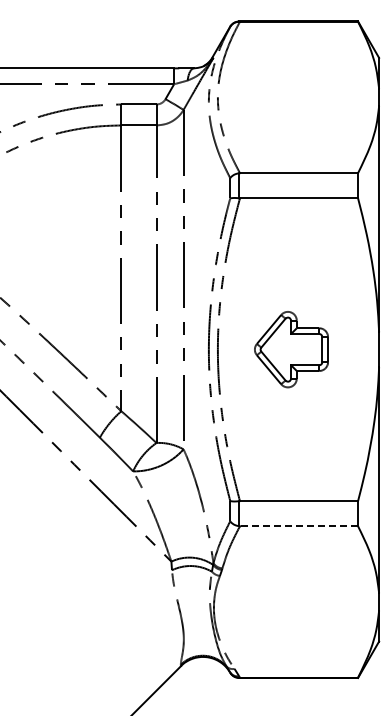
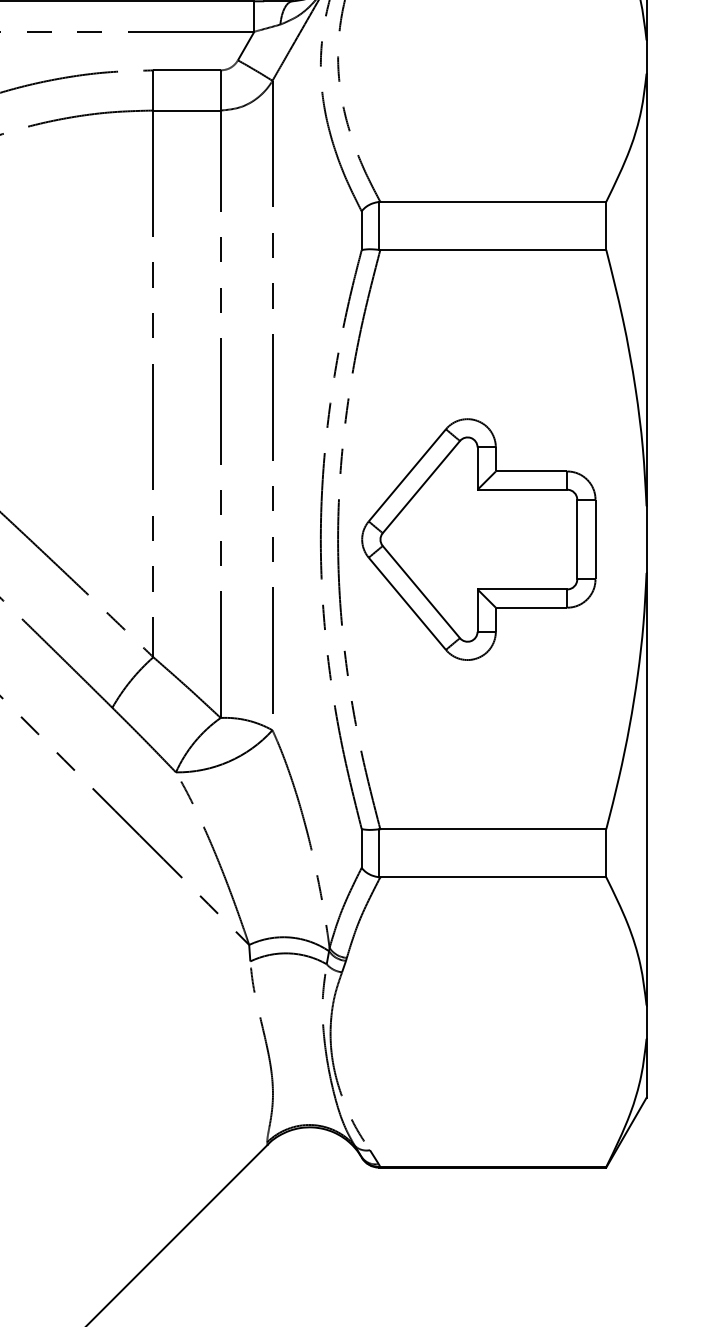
part: (291, 349) -> (478, 539), size x1.67
line: (298, 526) -> (492, 877), dashed -> solid

